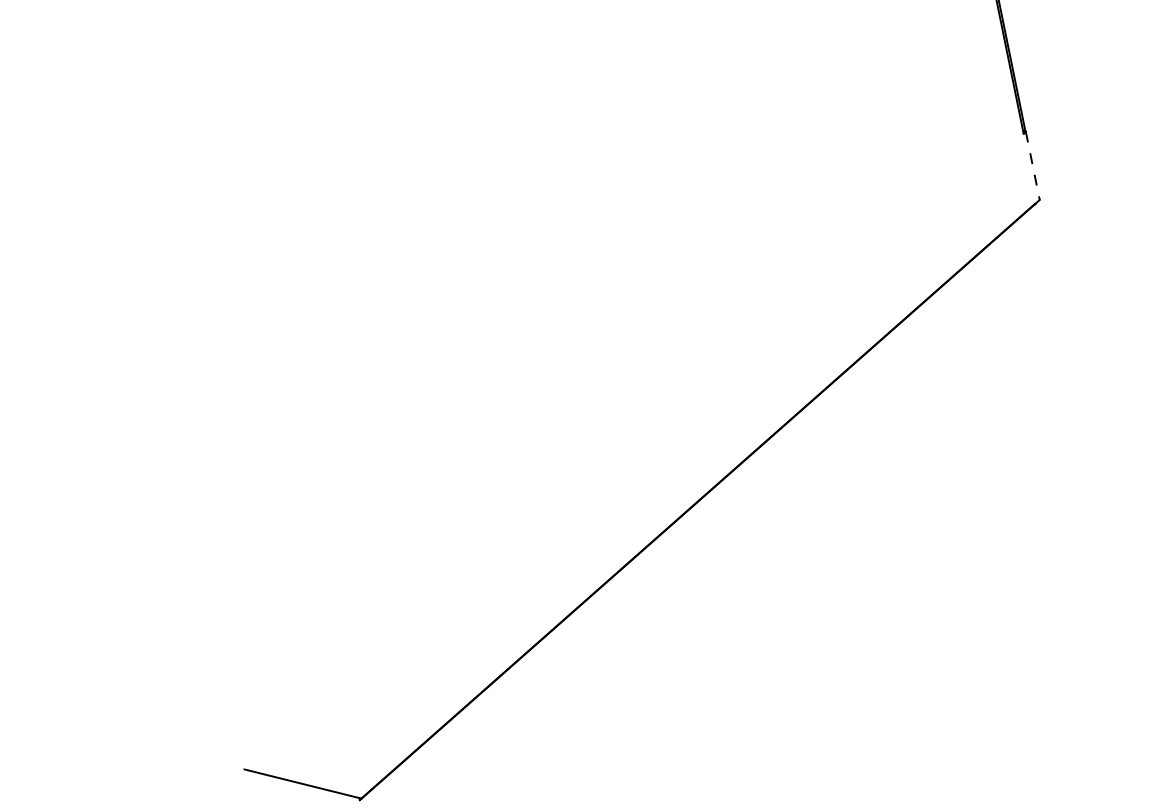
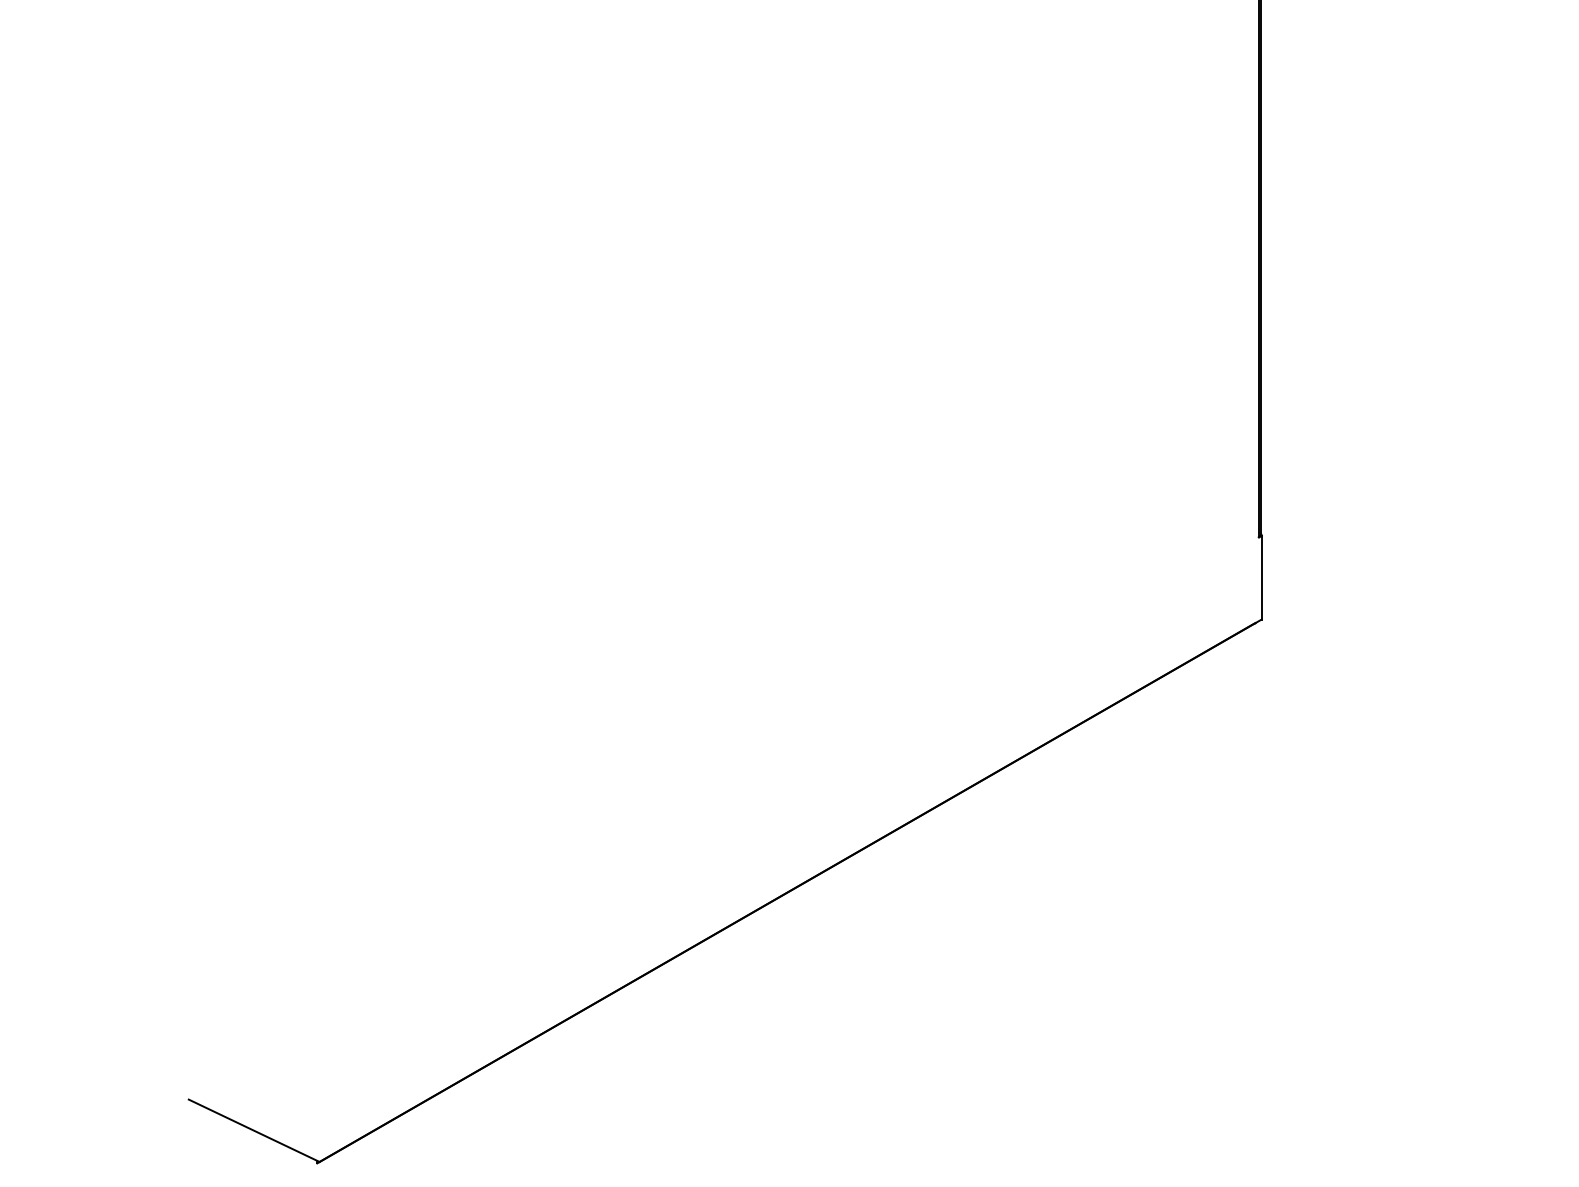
line: (1032, 165) -> (1261, 577), dashed -> solid

